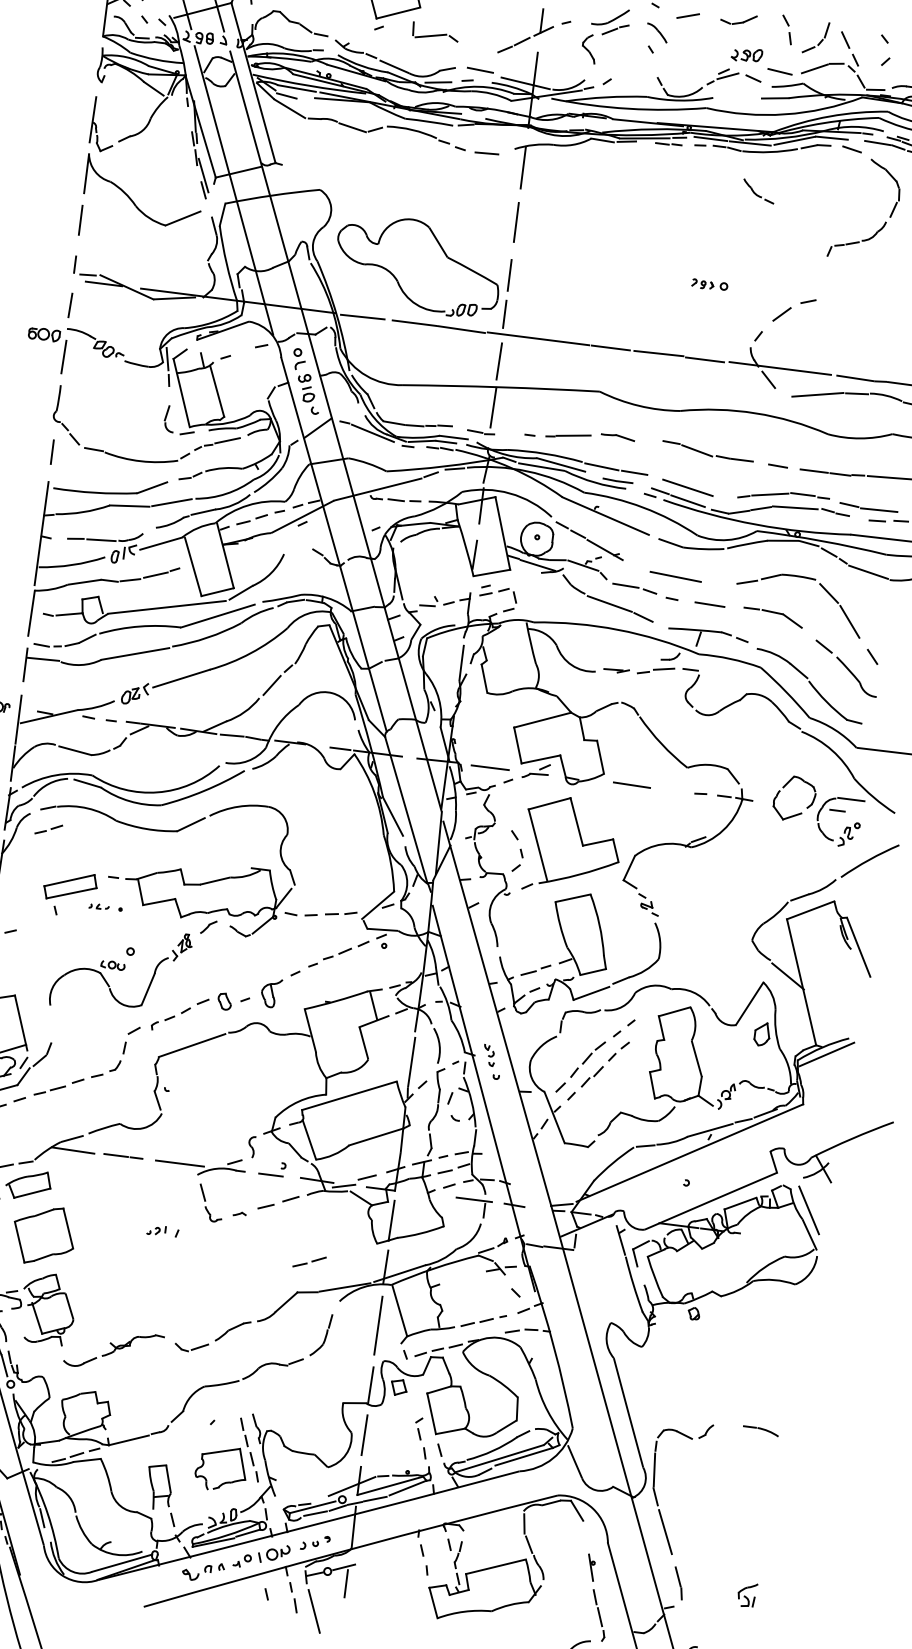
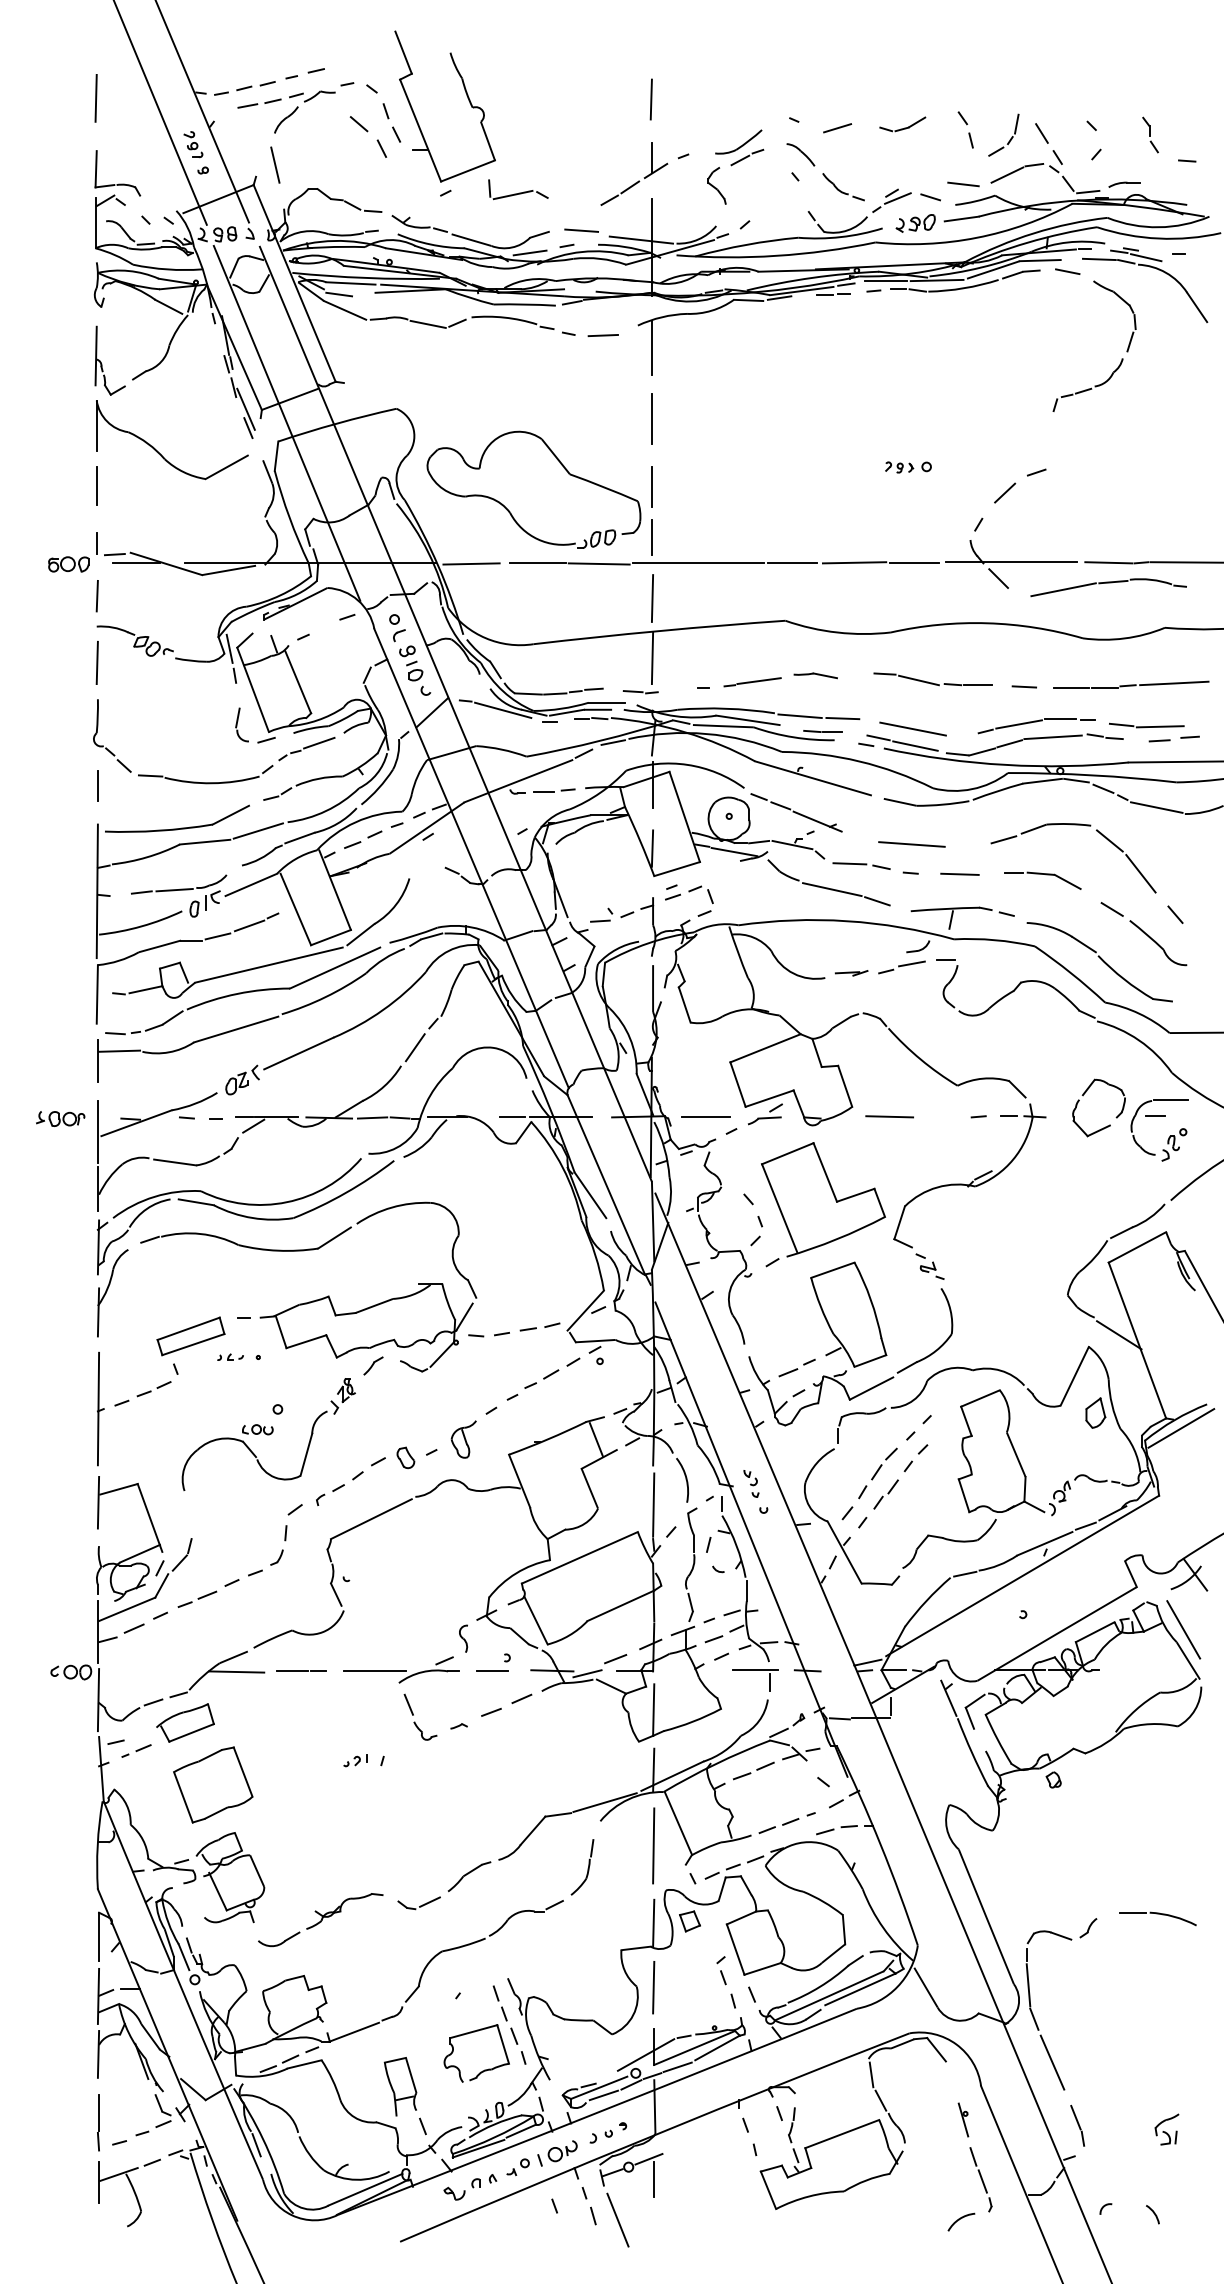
part: (746, 55) -> (915, 223), moved
part: (758, 191) -> (843, 187), moved
part: (44, 334) -> (68, 564), moved
part: (48, 829) -> (153, 1389), moved
part: (309, 1261) -> (753, 1770), moved
part: (760, 1430) -> (1157, 1918), size x1.67

